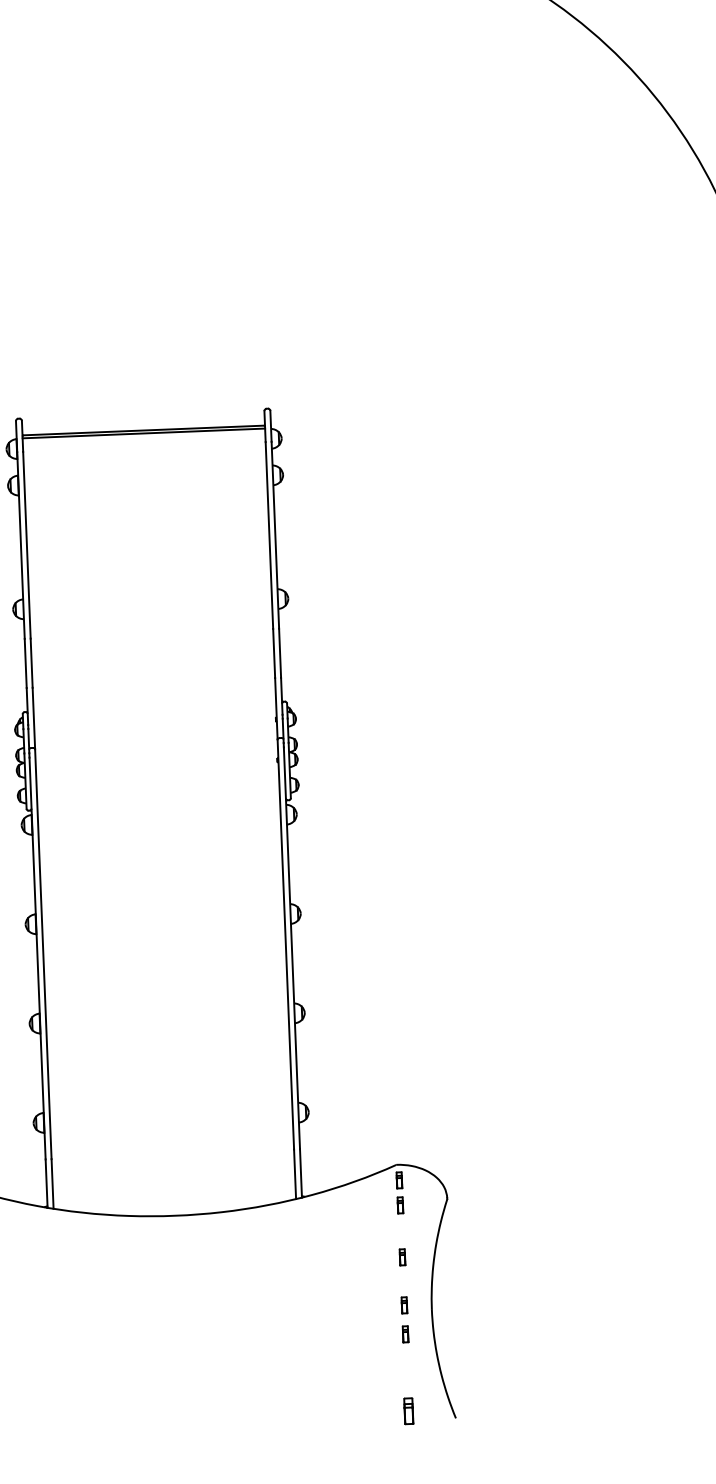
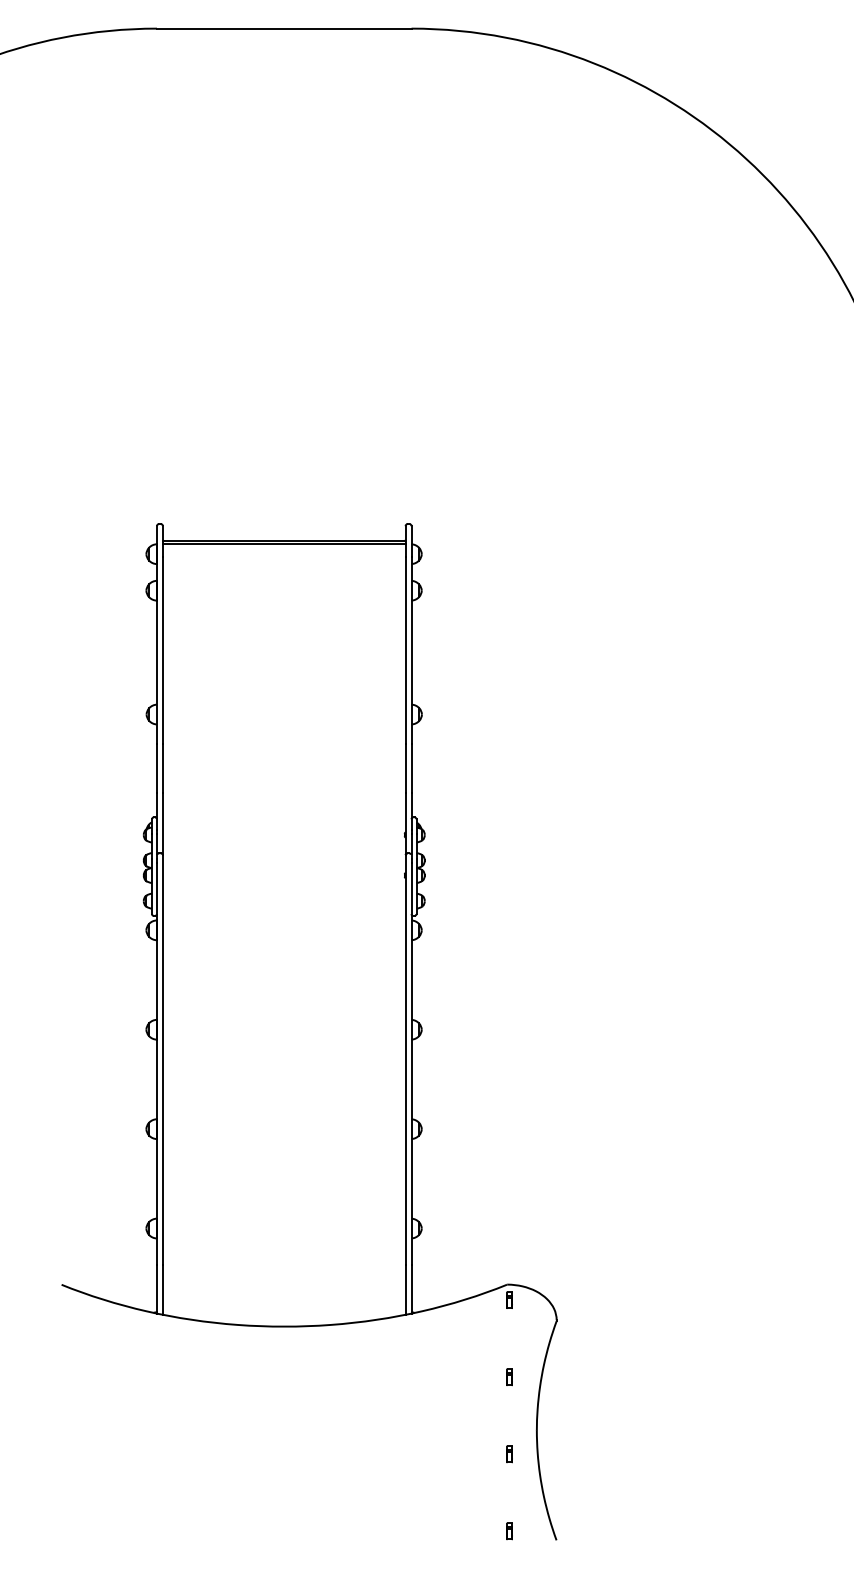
part: (400, 1205) -> (509, 1325), removed
part: (404, 1305) -> (509, 1425), removed
part: (408, 1411) -> (509, 1531), size x0.62

